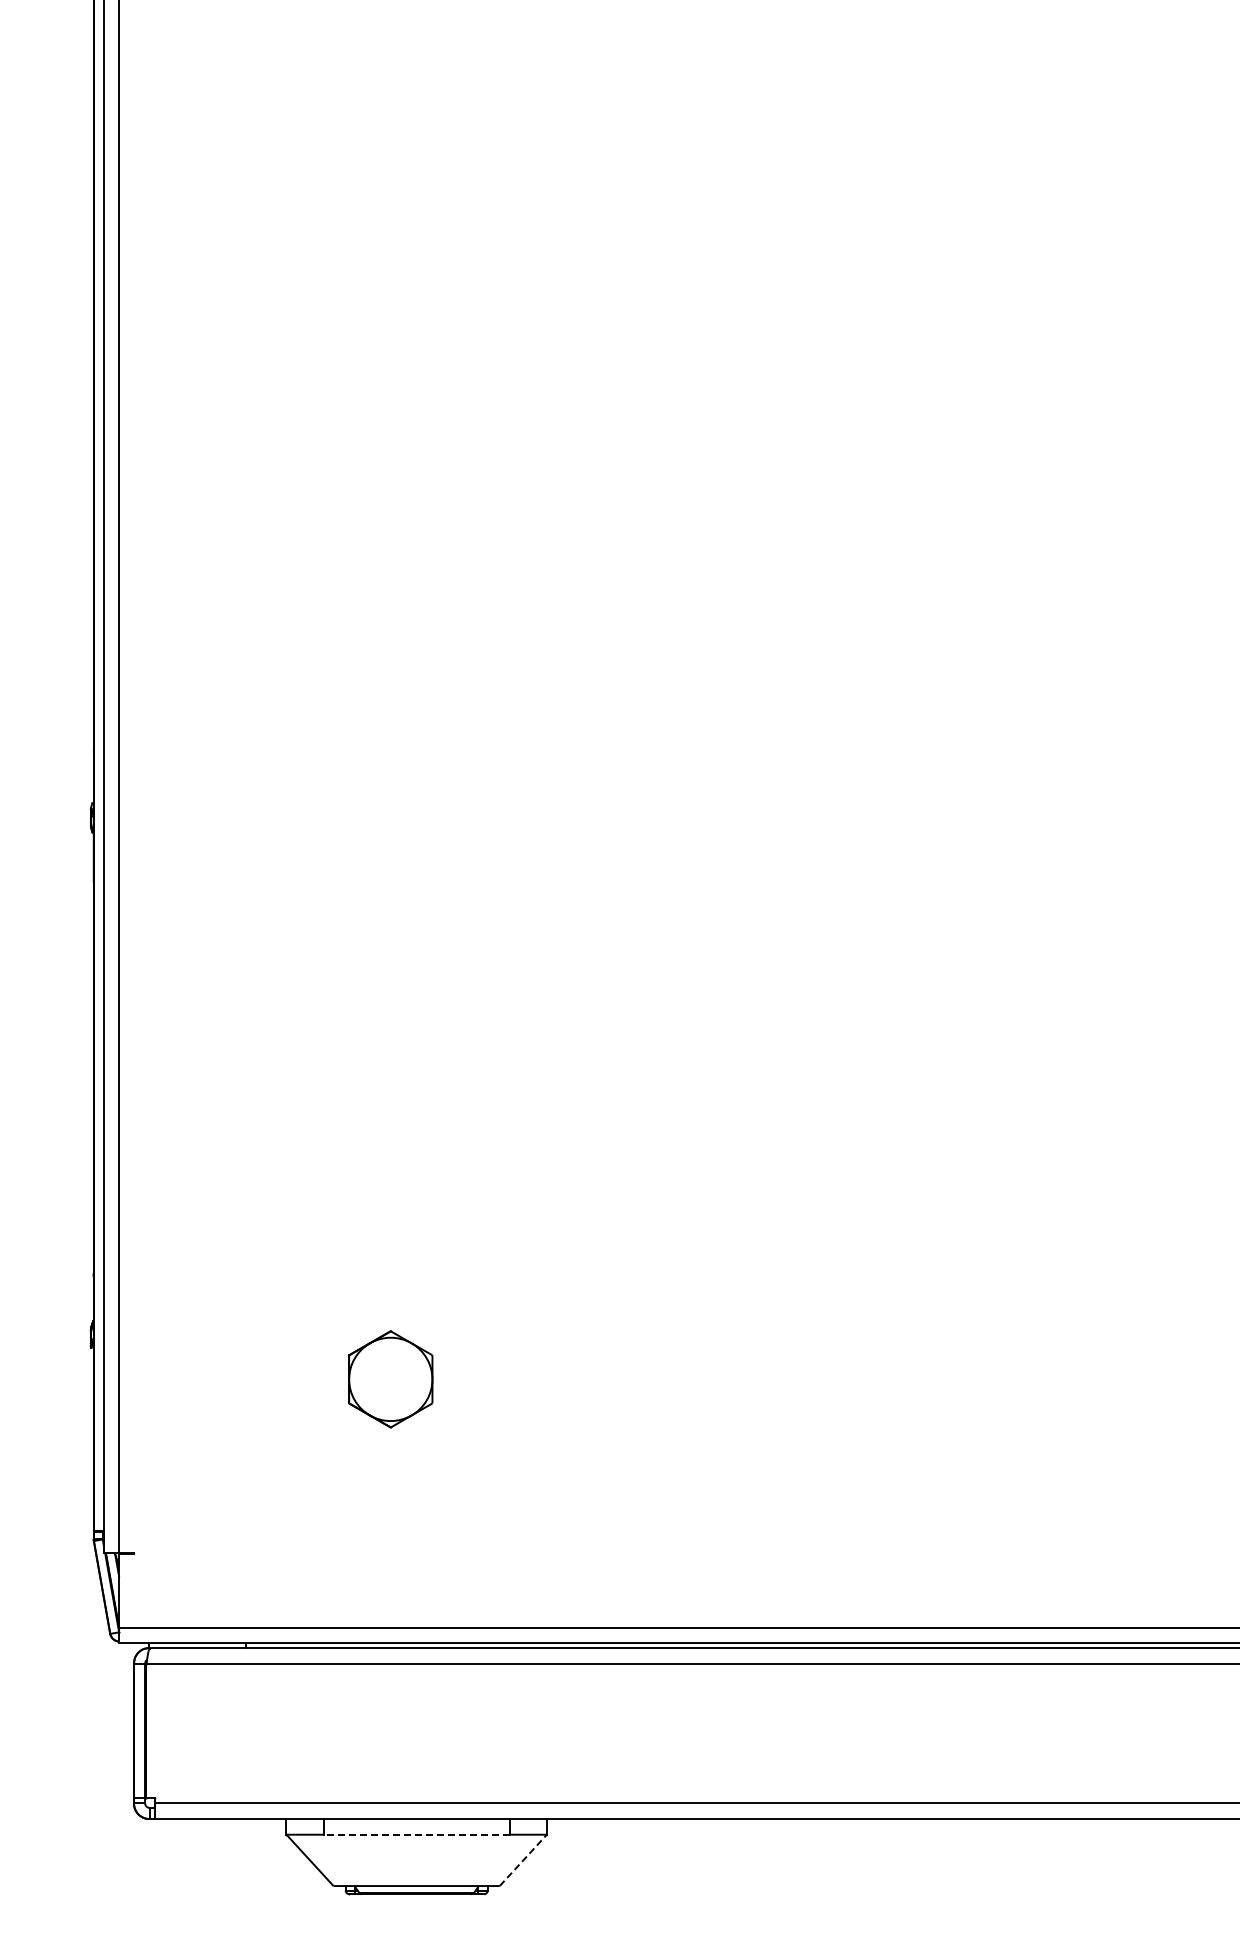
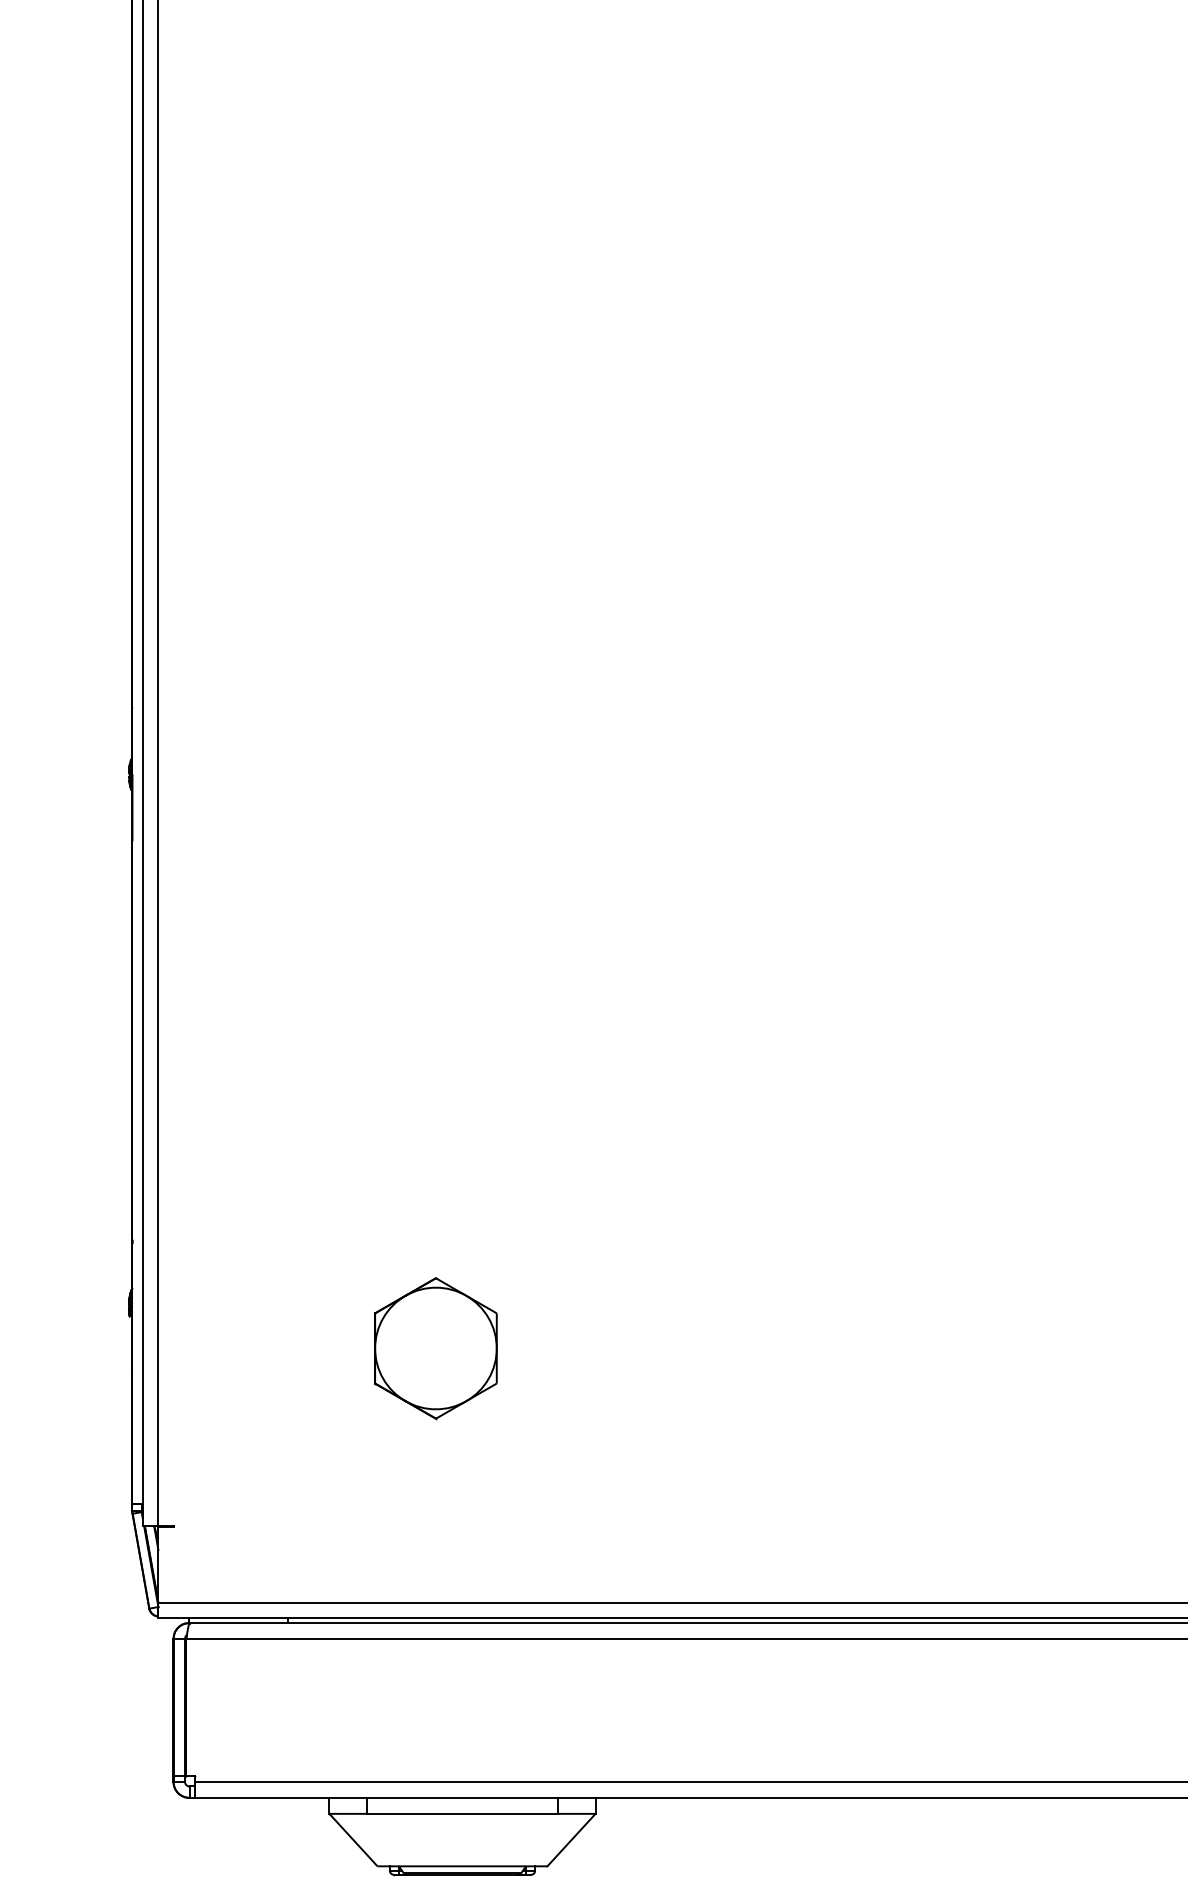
part: (390, 1379) -> (435, 1348), size x1.43
line: (416, 1834) -> (462, 1813), dashed -> solid
line: (523, 1860) -> (571, 1840), dashed -> solid

